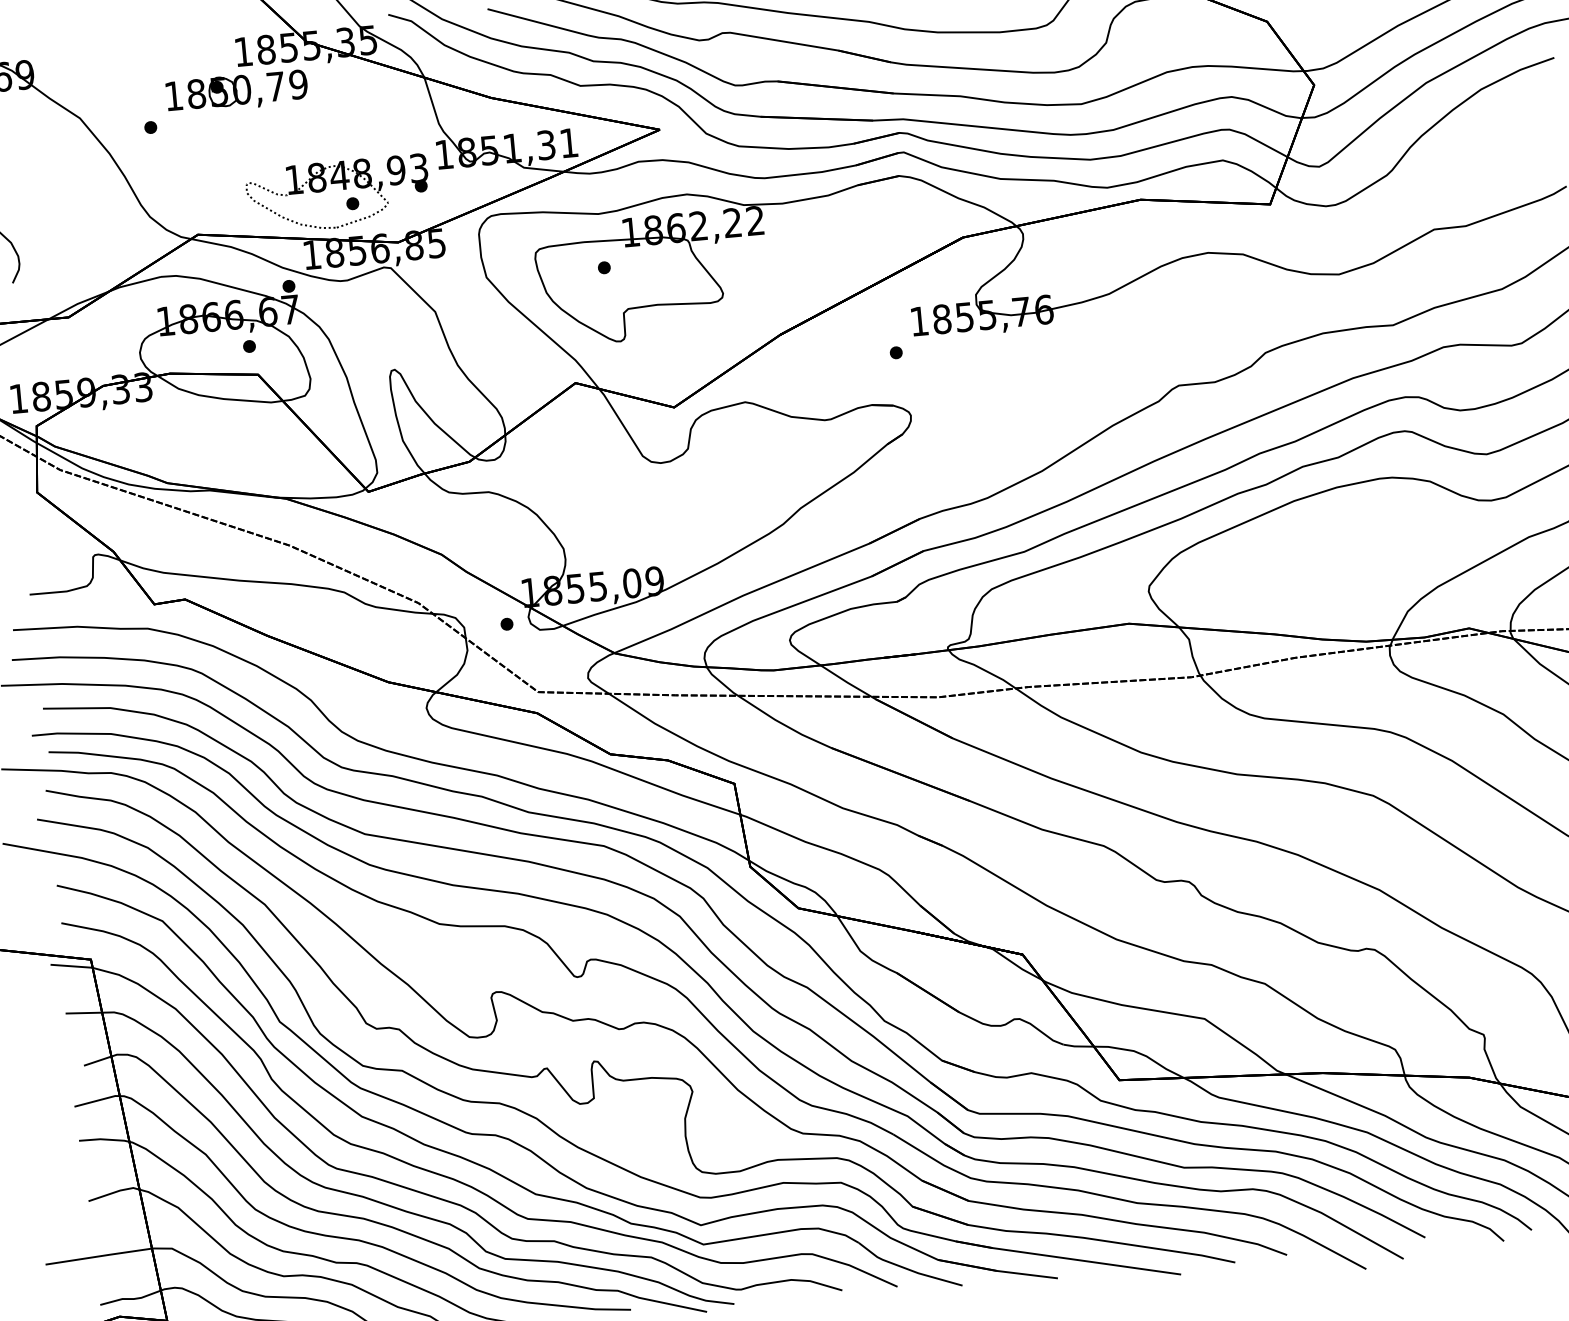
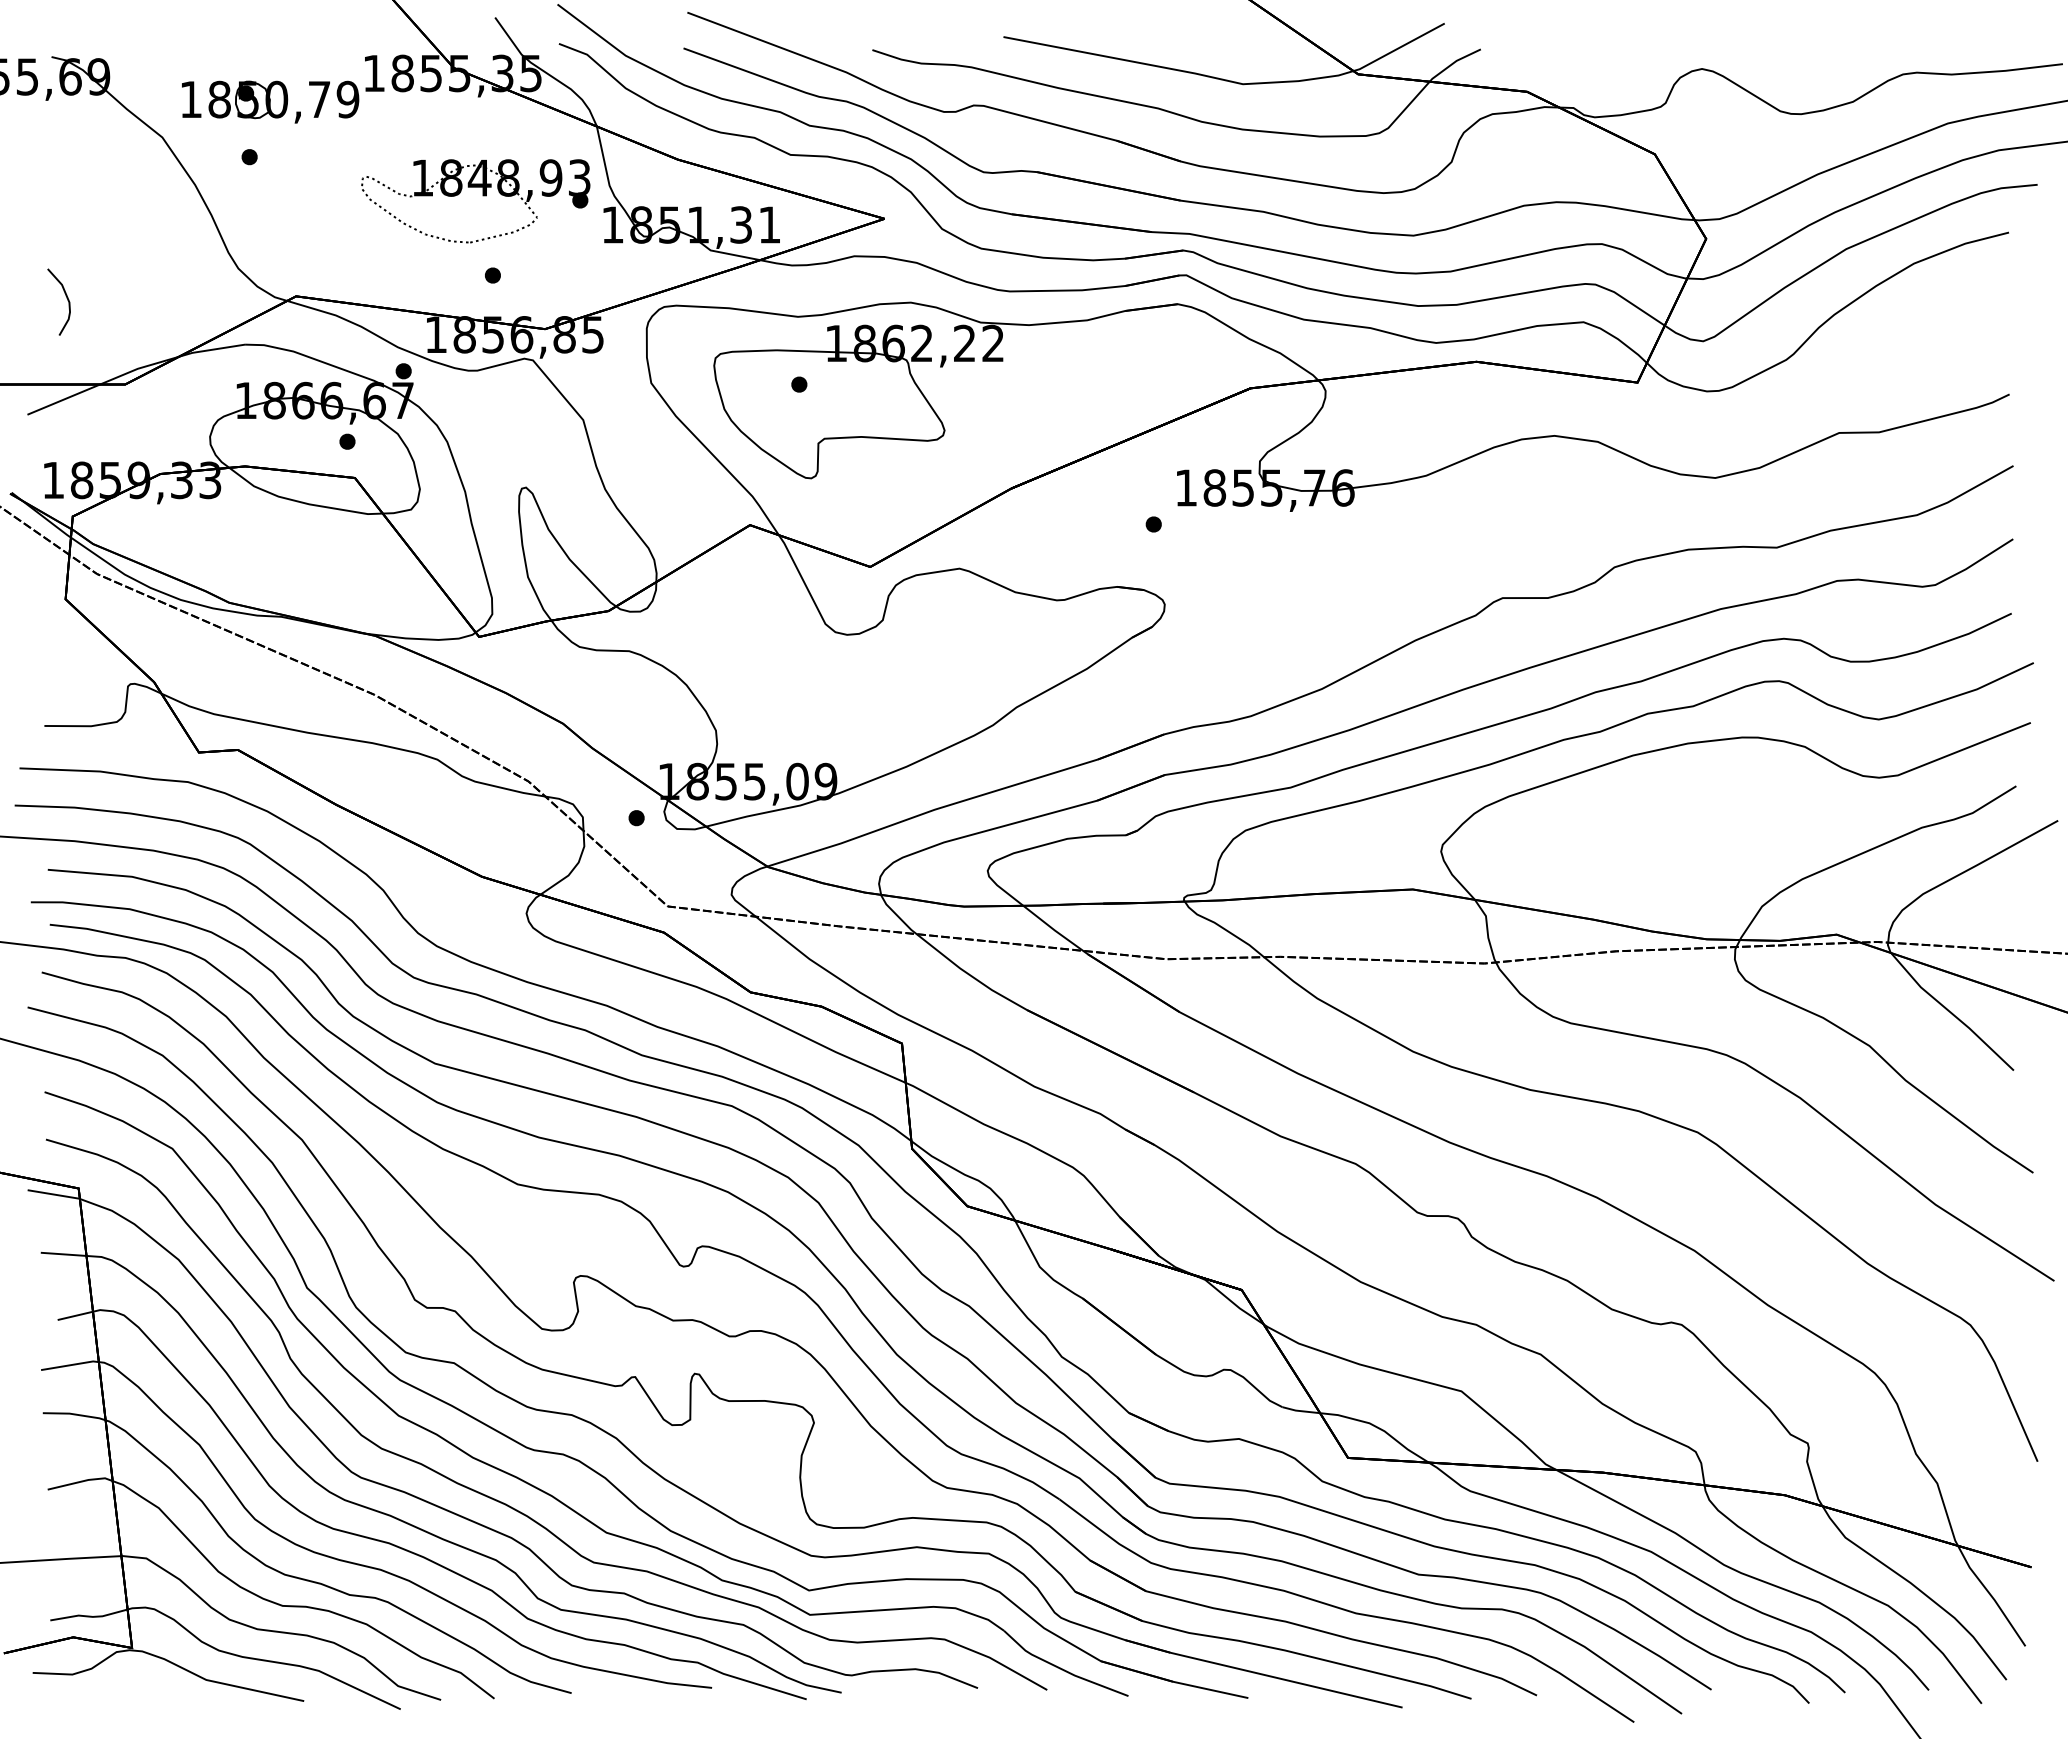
part: (237, 91) -> (270, 101), moved
part: (343, 189) -> (482, 195), moved

